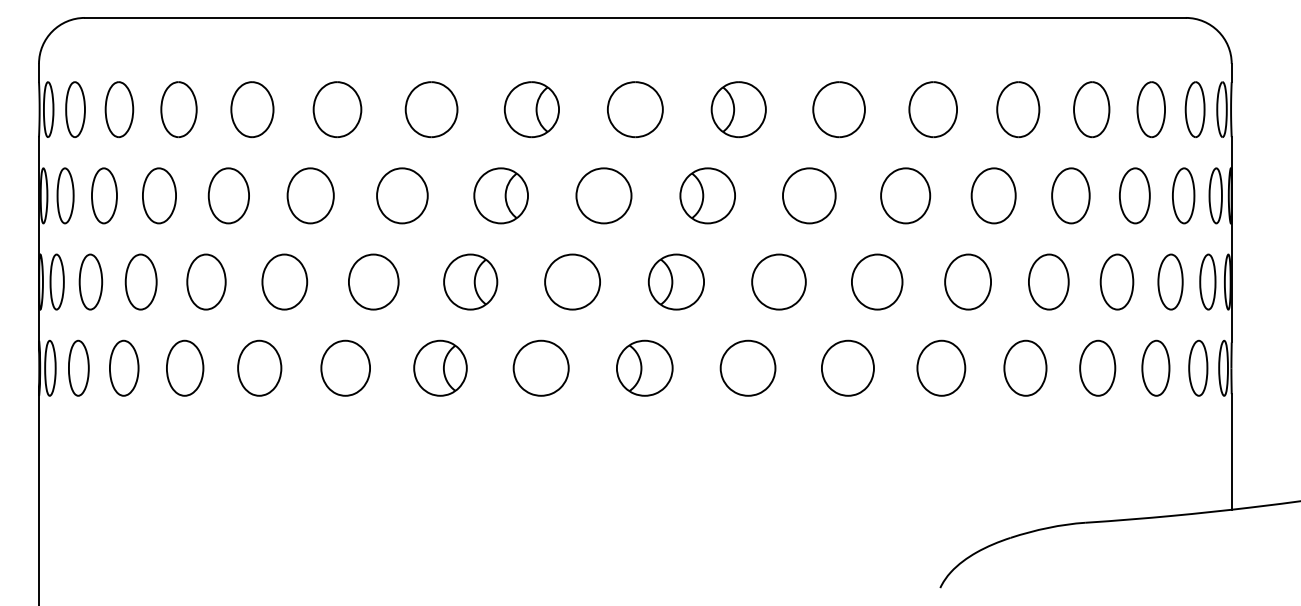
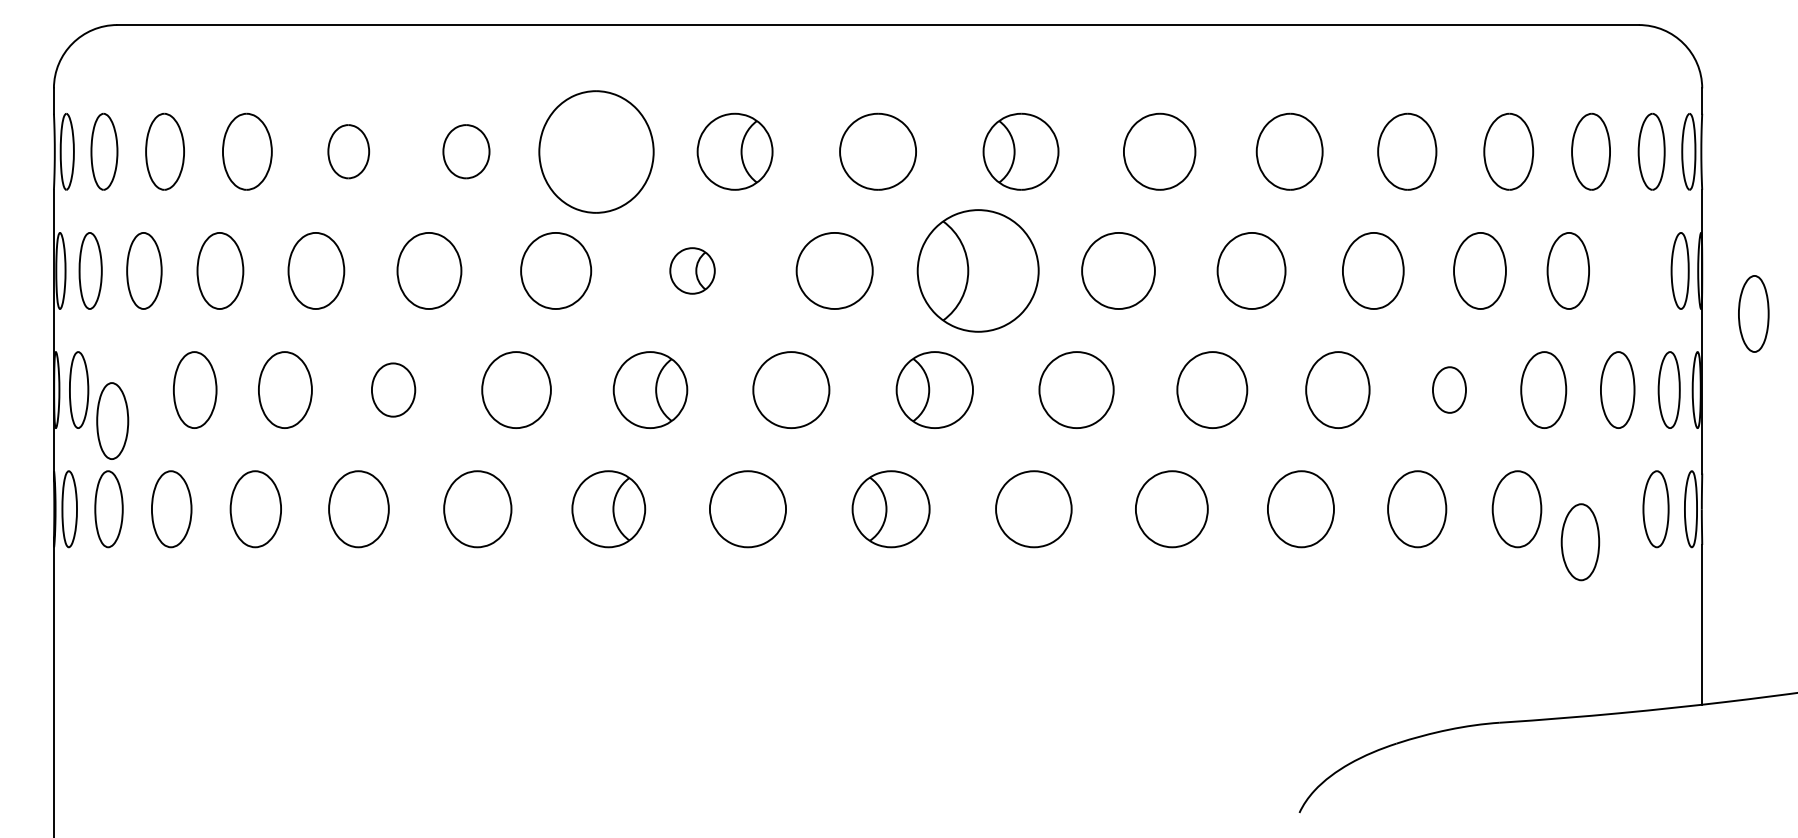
part: (252, 109) -> (348, 151), size x0.7
part: (337, 109) -> (466, 151), size x0.7
part: (431, 109) -> (596, 151), size x1.6
part: (501, 195) -> (692, 270), size x0.6
part: (707, 195) -> (977, 270), size x1.6
part: (1183, 195) -> (1753, 313), moved
part: (90, 281) -> (112, 420), moved
part: (284, 281) -> (393, 389), size x0.7
part: (1048, 281) -> (1449, 389), size x0.6
part: (1155, 368) -> (1580, 542), moved

